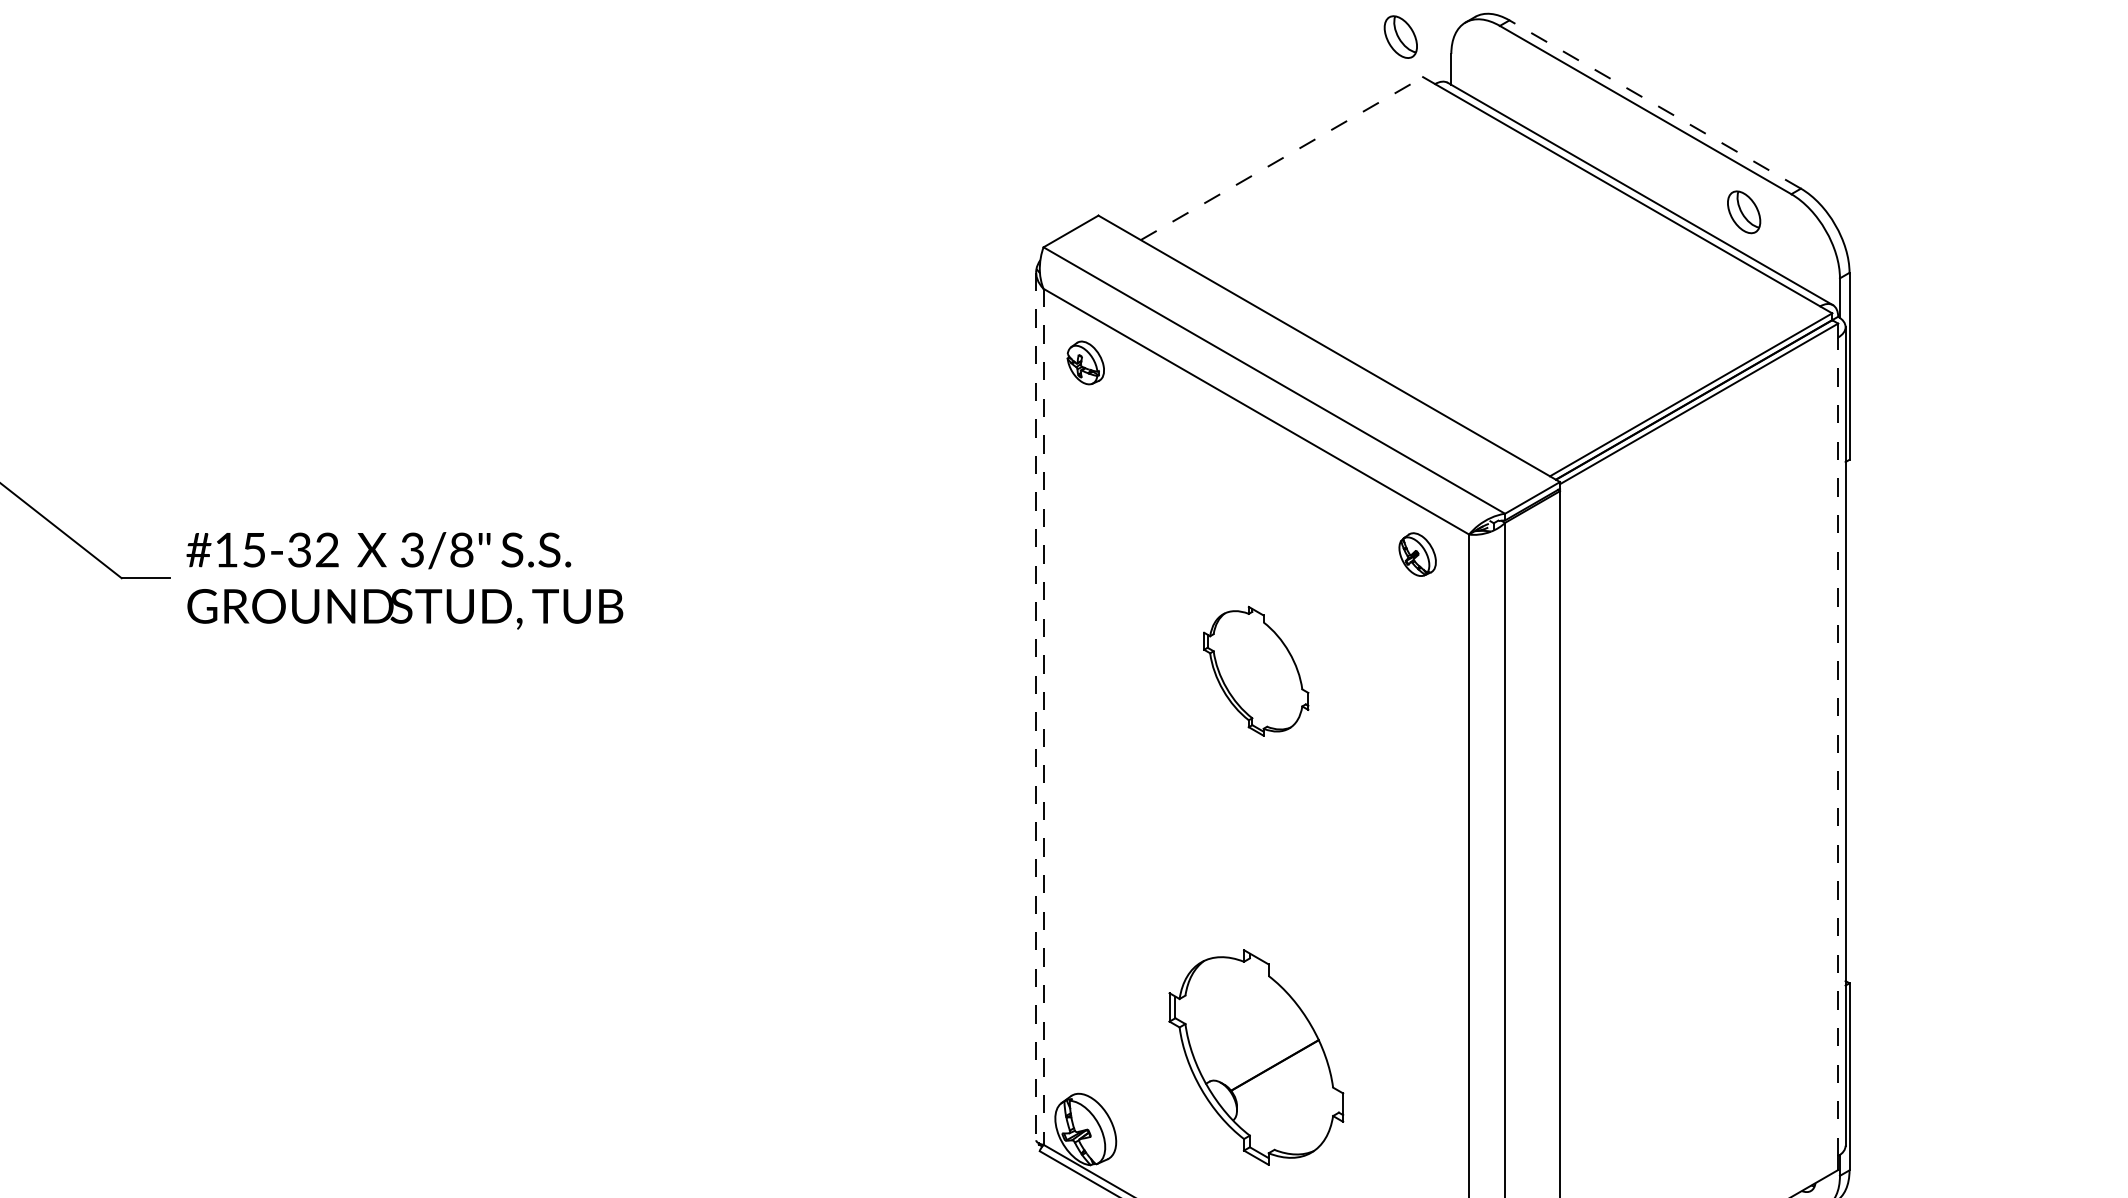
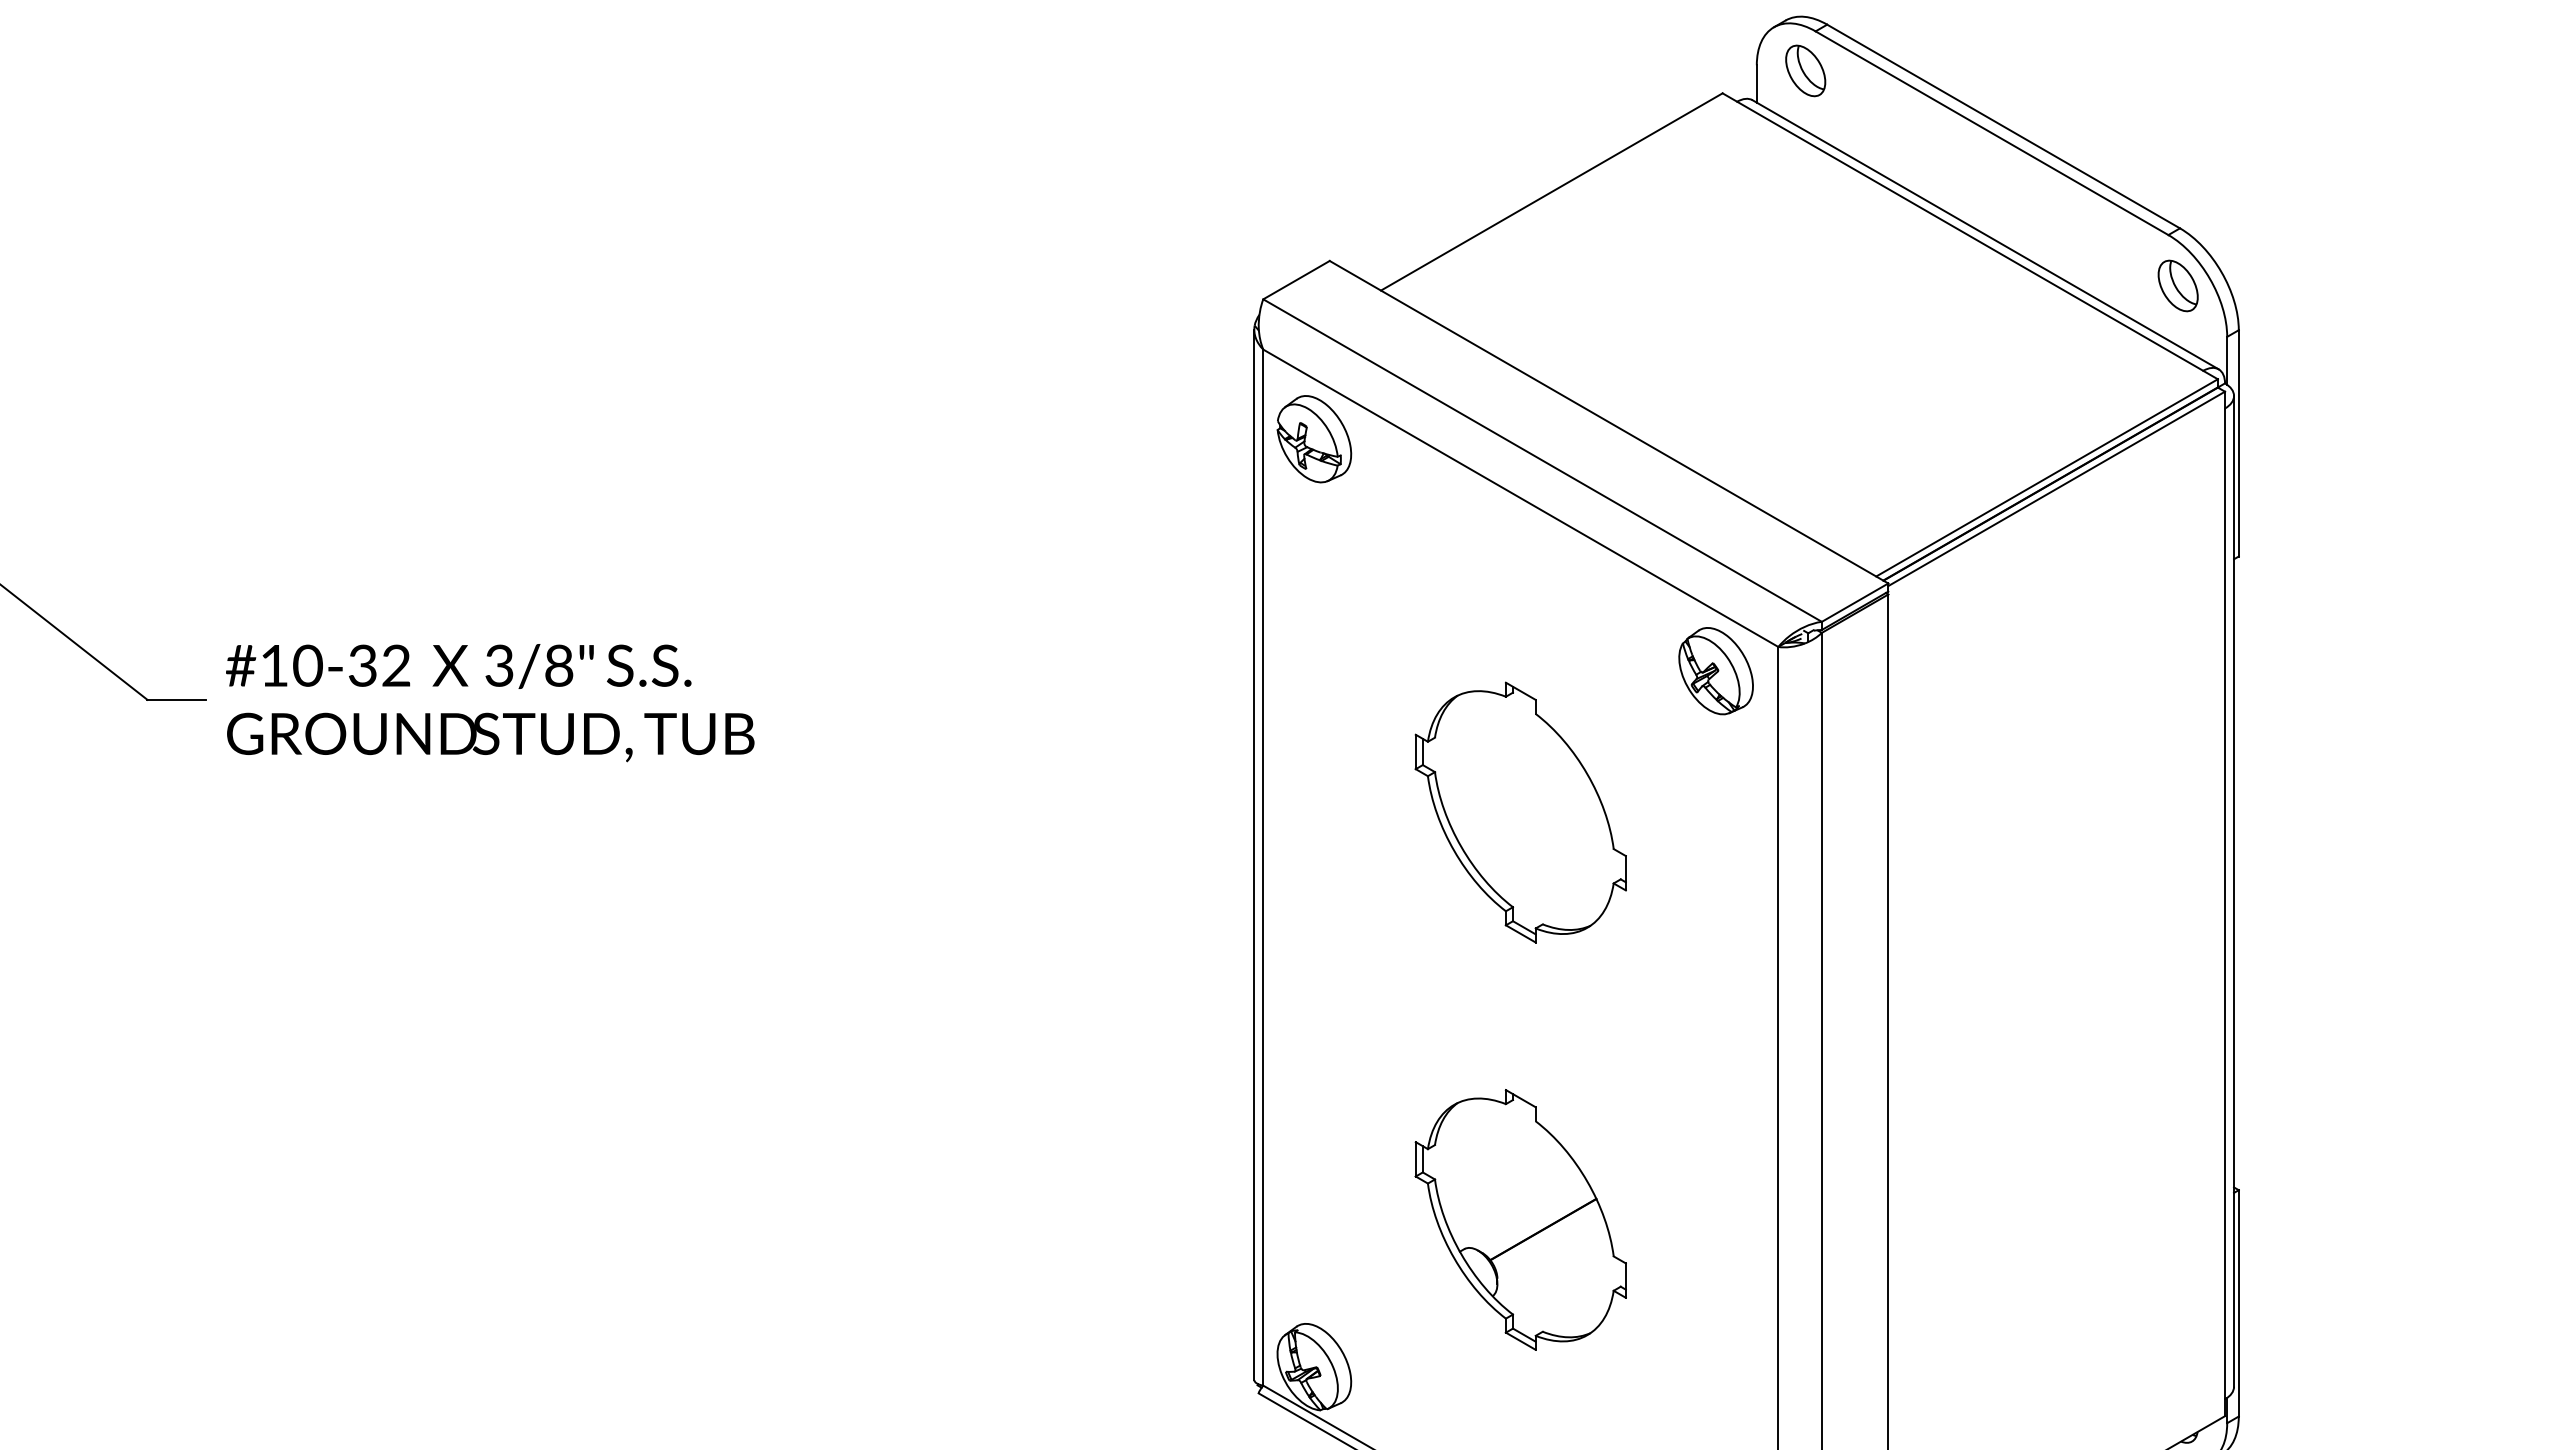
part: (1400, 36) -> (1805, 70), moved
line: (1655, 104) -> (2003, 126), dashed -> solid
line: (1282, 158) -> (1552, 191), dashed -> solid
part: (1743, 211) -> (2177, 285), moved
part: (1085, 363) -> (1314, 439), size x1.67
text: (253, 549) -> (307, 665), #15-32 -> #10-32
part: (1417, 554) -> (1715, 671), size x1.67
part: (1256, 671) -> (1520, 812), size x1.67
line: (1036, 706) -> (1254, 855), dashed -> solid
line: (1043, 717) -> (1263, 868), dashed -> solid
line: (1838, 746) -> (2225, 903), dashed -> solid
part: (1256, 1057) -> (1520, 1219), moved

